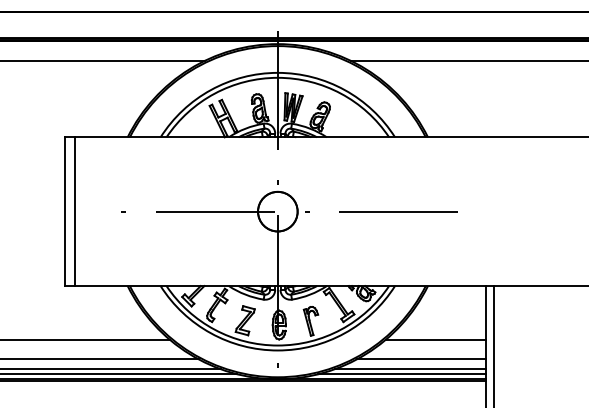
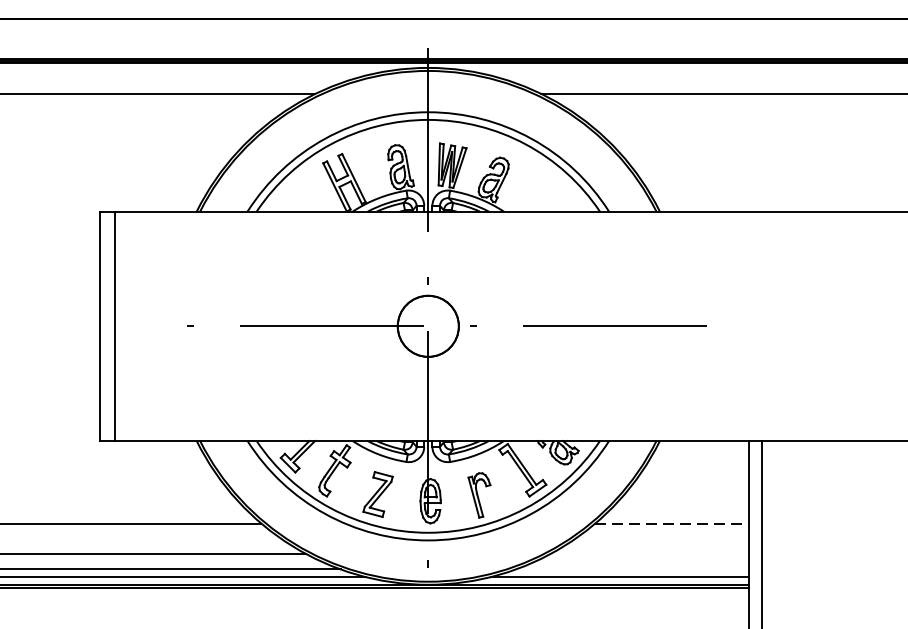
line: (436, 339) -> (673, 523), solid -> dashed
line: (421, 359) -> (649, 554), removed
line: (410, 369) -> (632, 569), removed

